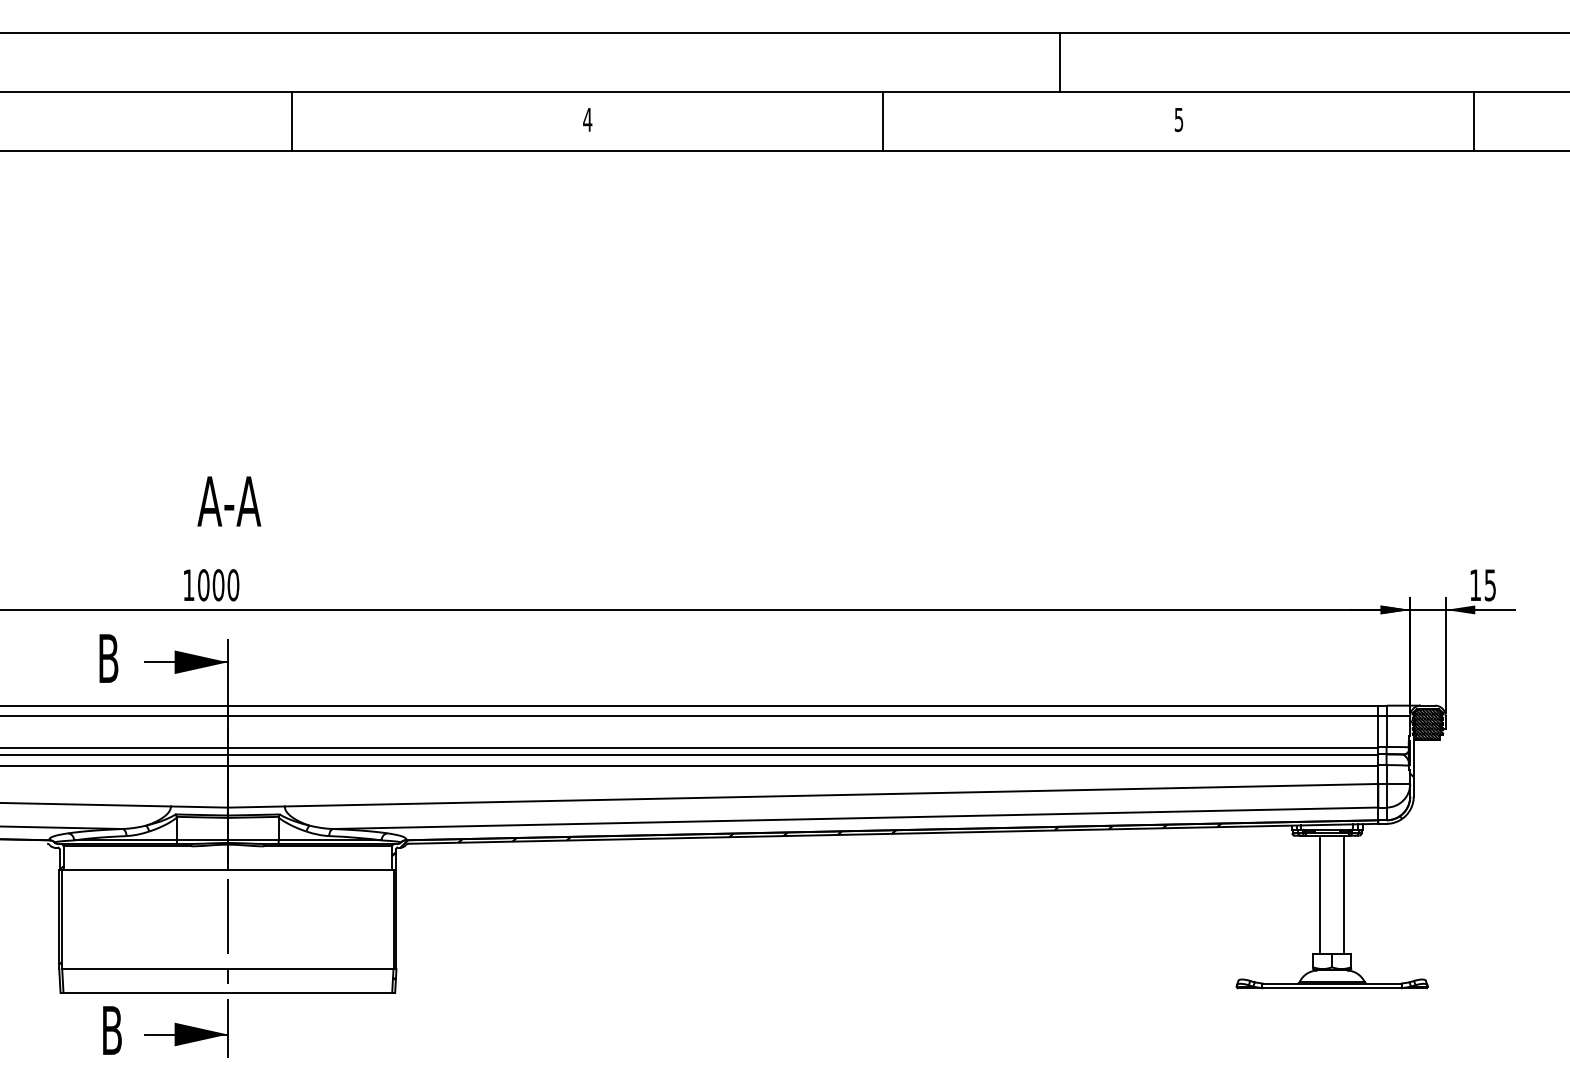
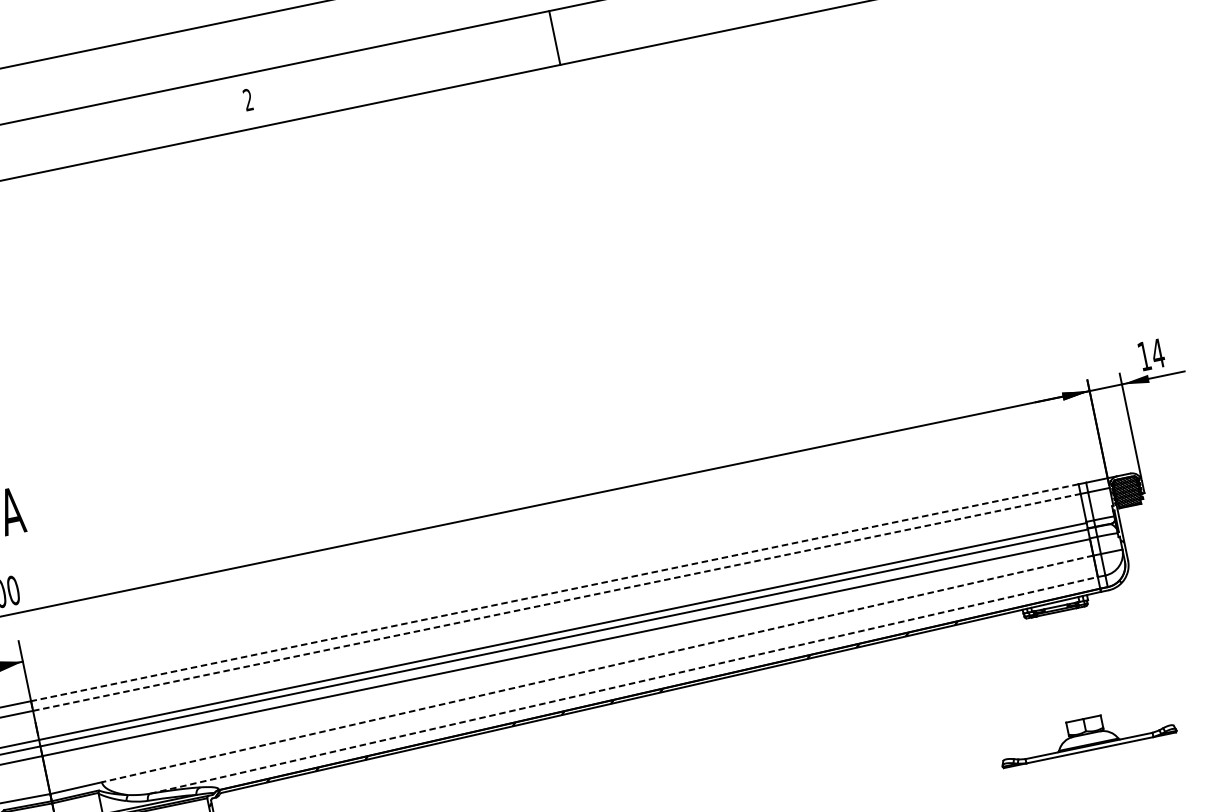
text: (587, 119) -> (248, 99), 4 -> 2
line: (883, 121) -> (555, 37), moved
text: (1490, 585) -> (1158, 353), 15 -> 14
line: (802, 705) -> (554, 592), solid -> dashed
line: (803, 716) -> (557, 602), solid -> dashed
line: (831, 795) -> (597, 669), solid -> dashed
line: (855, 818) -> (623, 685), solid -> dashed
line: (1320, 894) -> (1061, 667), removed
line: (1343, 894) -> (1082, 662), removed

